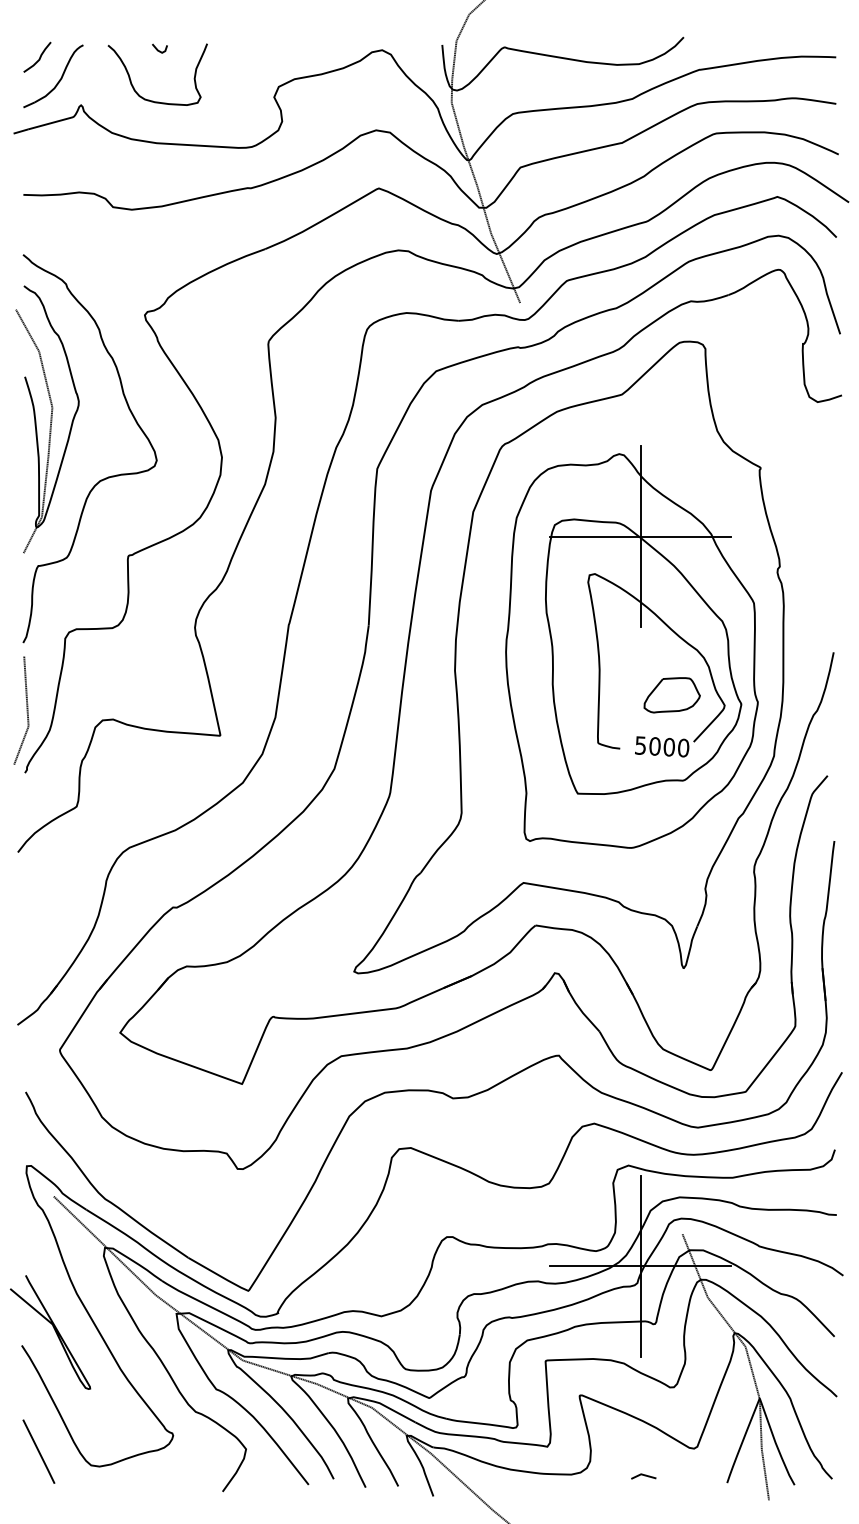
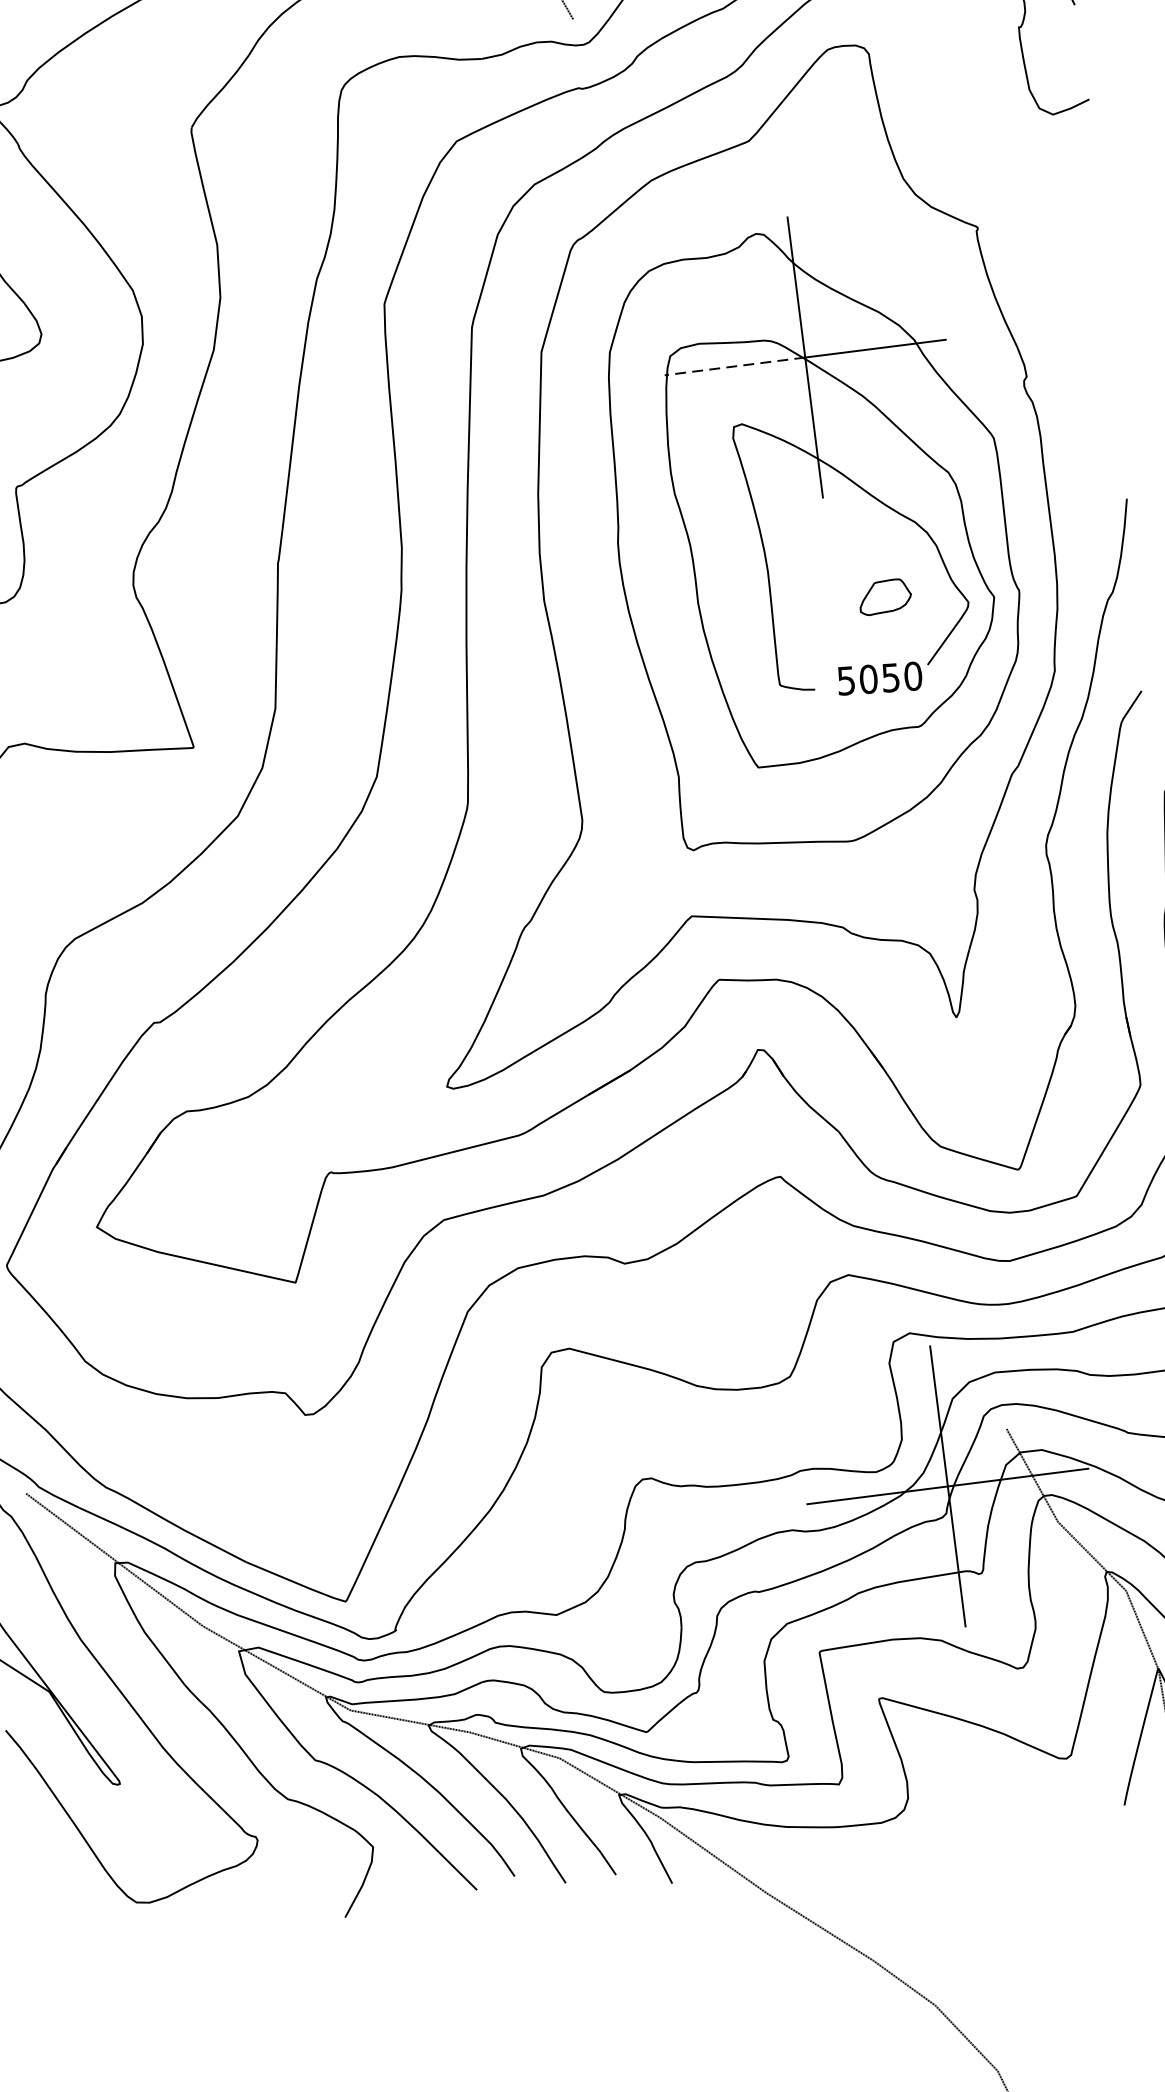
line: (594, 536) -> (733, 366), solid -> dashed
part: (671, 695) -> (884, 597), size x0.6
text: (668, 746) -> (889, 676), 5000 -> 5050
line: (38, 1451) -> (52, 1891), removed
line: (643, 1475) -> (993, 1810), removed

